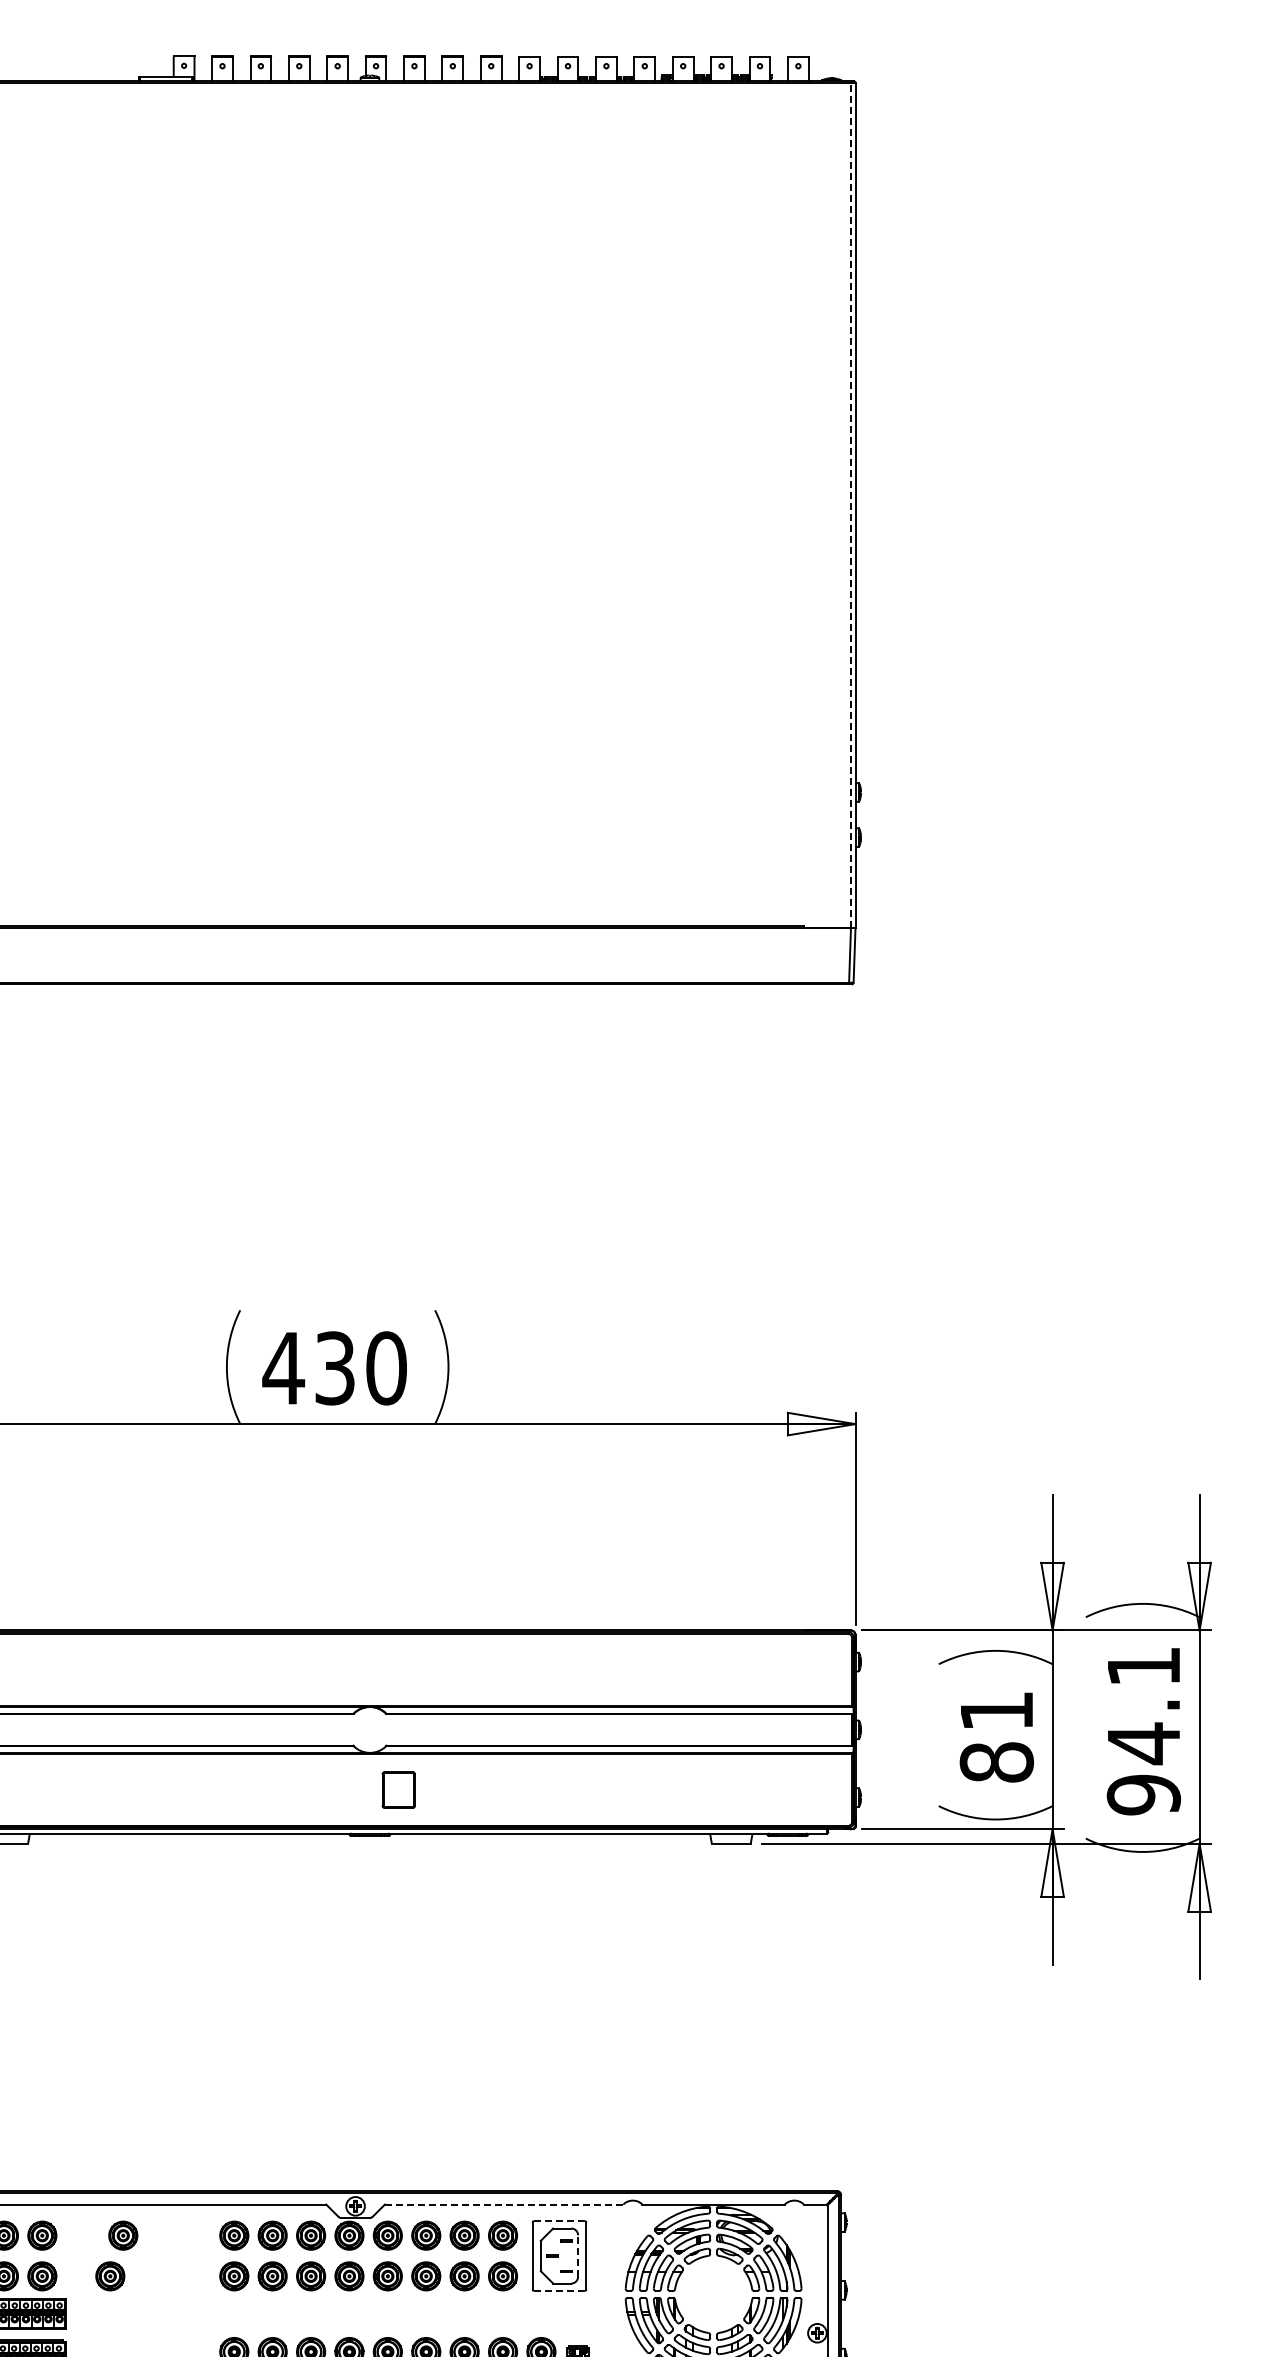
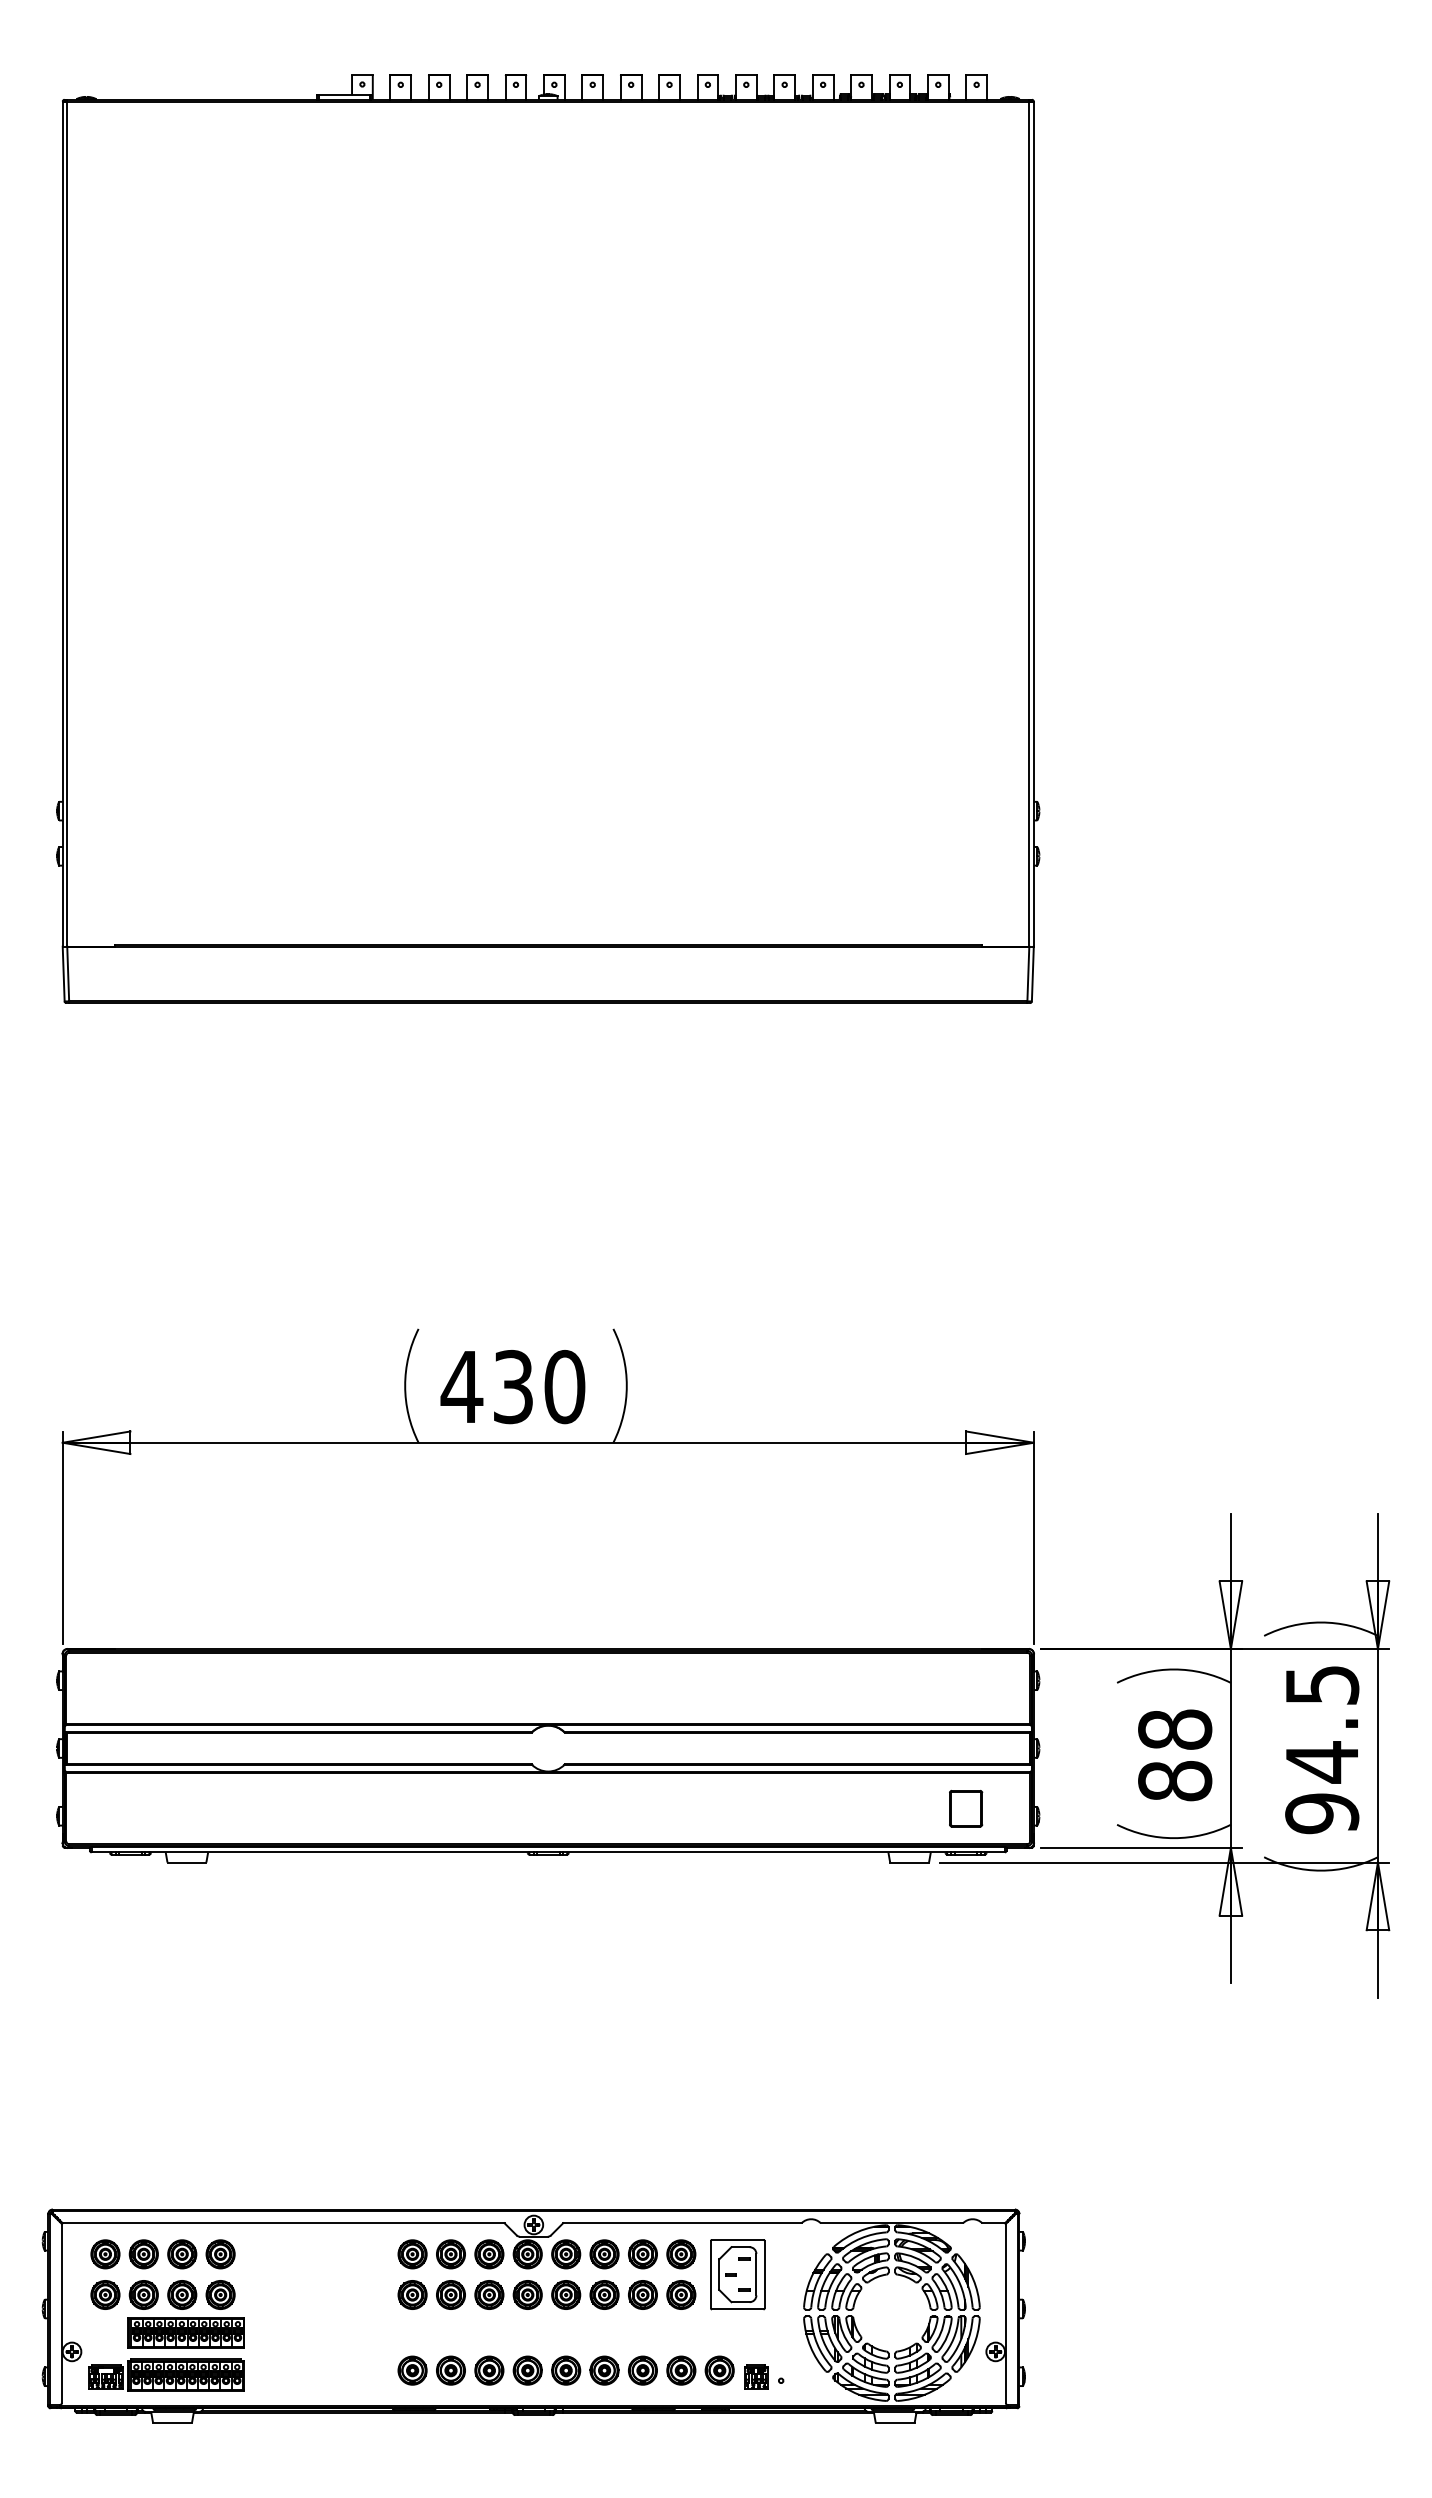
line: (851, 505) -> (1029, 524), dashed -> solid
text: (1144, 1666) -> (1322, 1685), 94.1 -> 94.5
text: (997, 1710) -> (1175, 1729), 81 -> 88
part: (399, 1789) -> (966, 1808), moved
line: (504, 2204) -> (682, 2223), dashed -> solid
line: (559, 2220) -> (737, 2239), dashed -> solid
part: (123, 2235) -> (301, 2254), removed
line: (578, 2255) -> (756, 2274), dashed -> solid
part: (110, 2275) -> (288, 2294), removed
line: (559, 2290) -> (737, 2309), dashed -> solid

